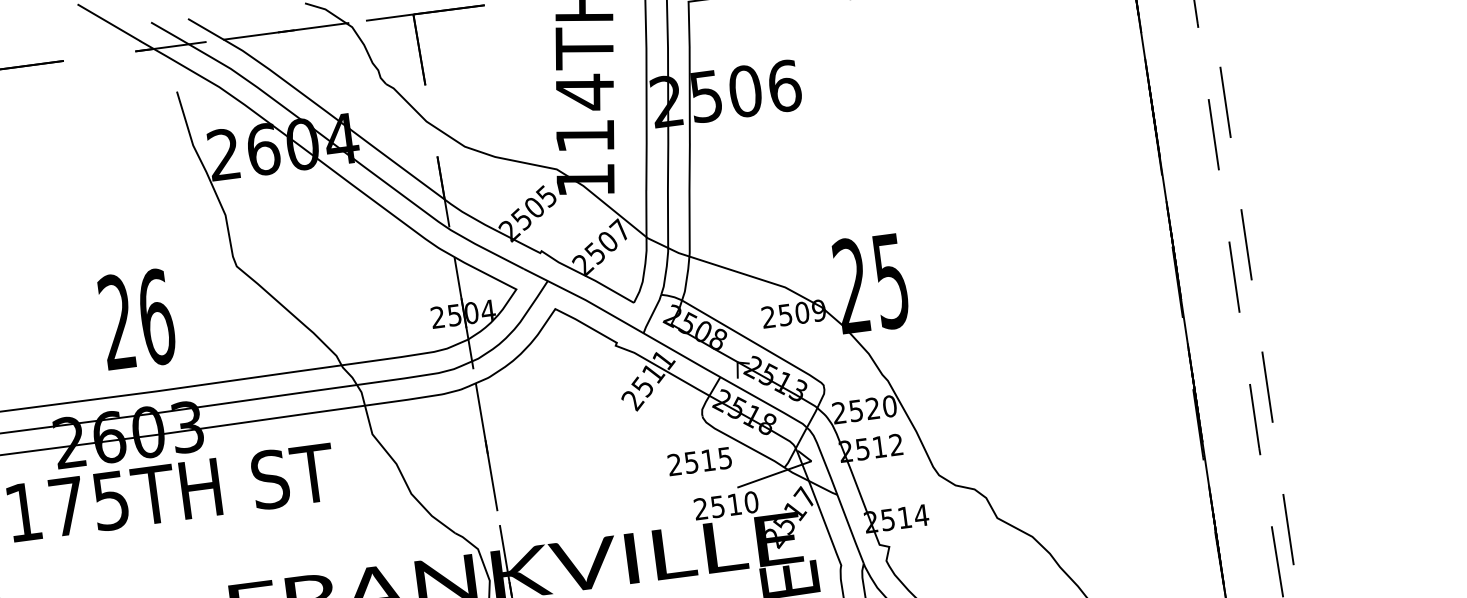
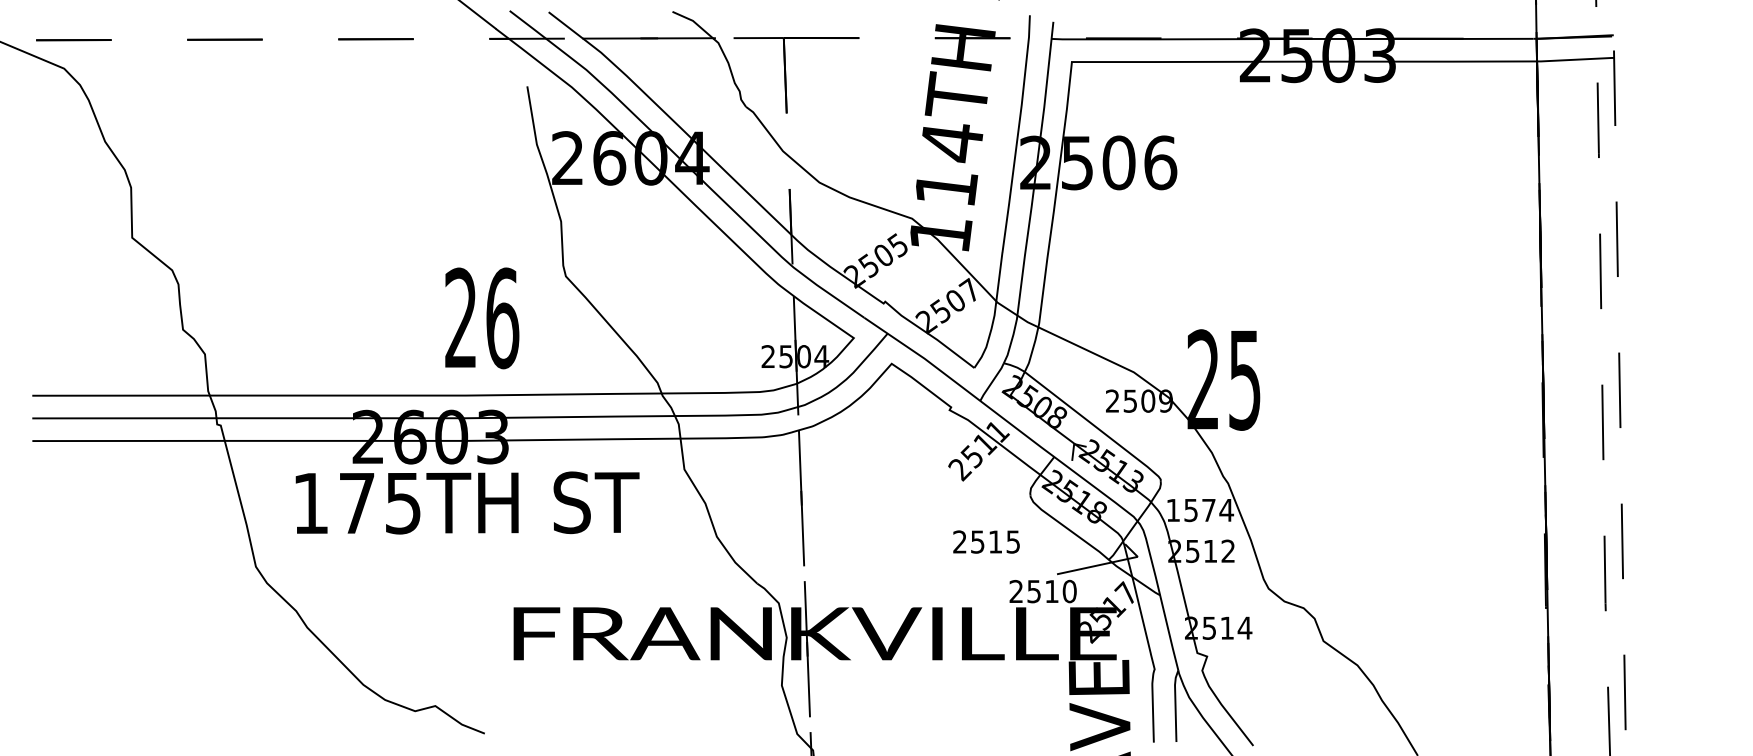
text: (137, 319) -> (482, 318), moved
text: (864, 408) -> (1200, 509), 2520 -> 1574
text: (699, 461) -> (986, 541), moved

